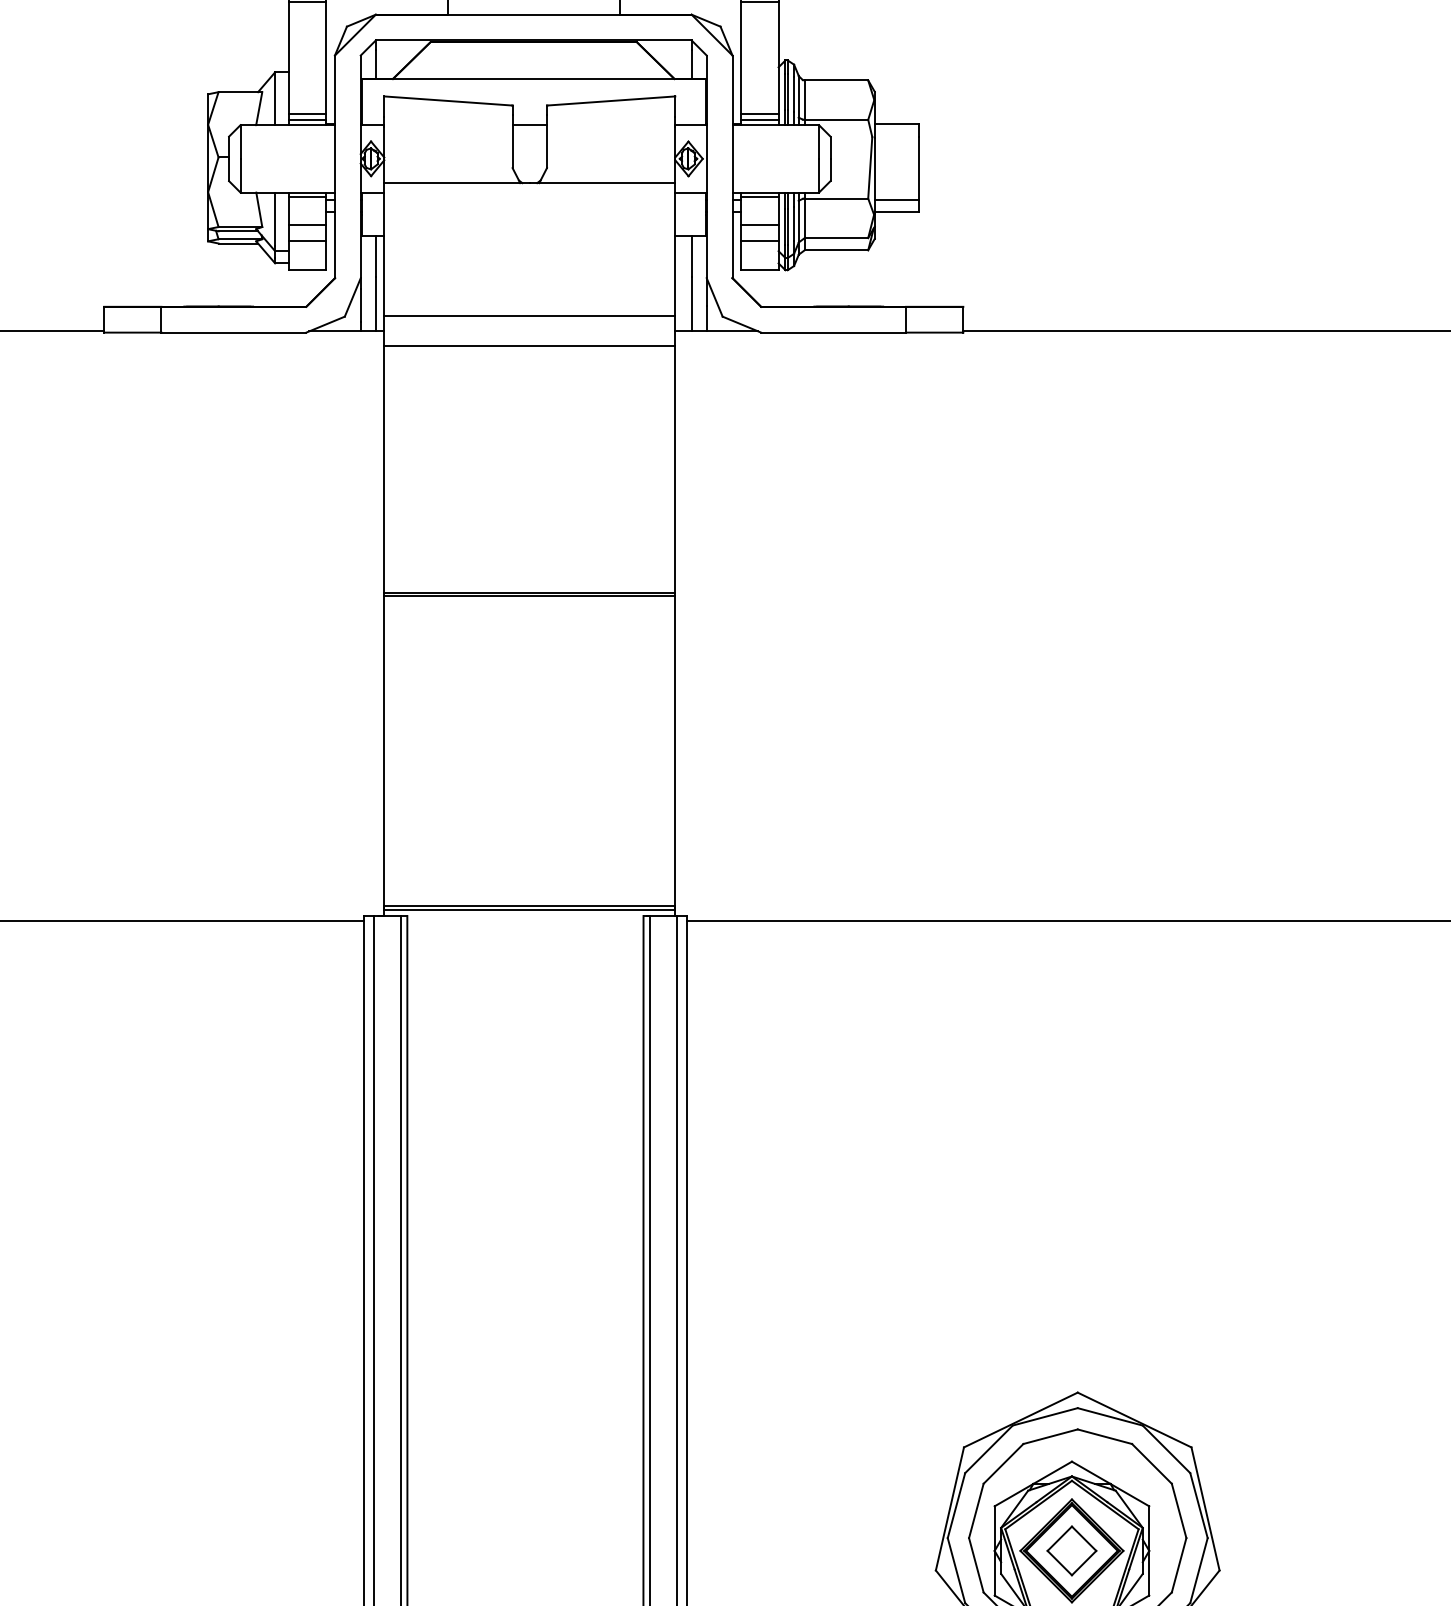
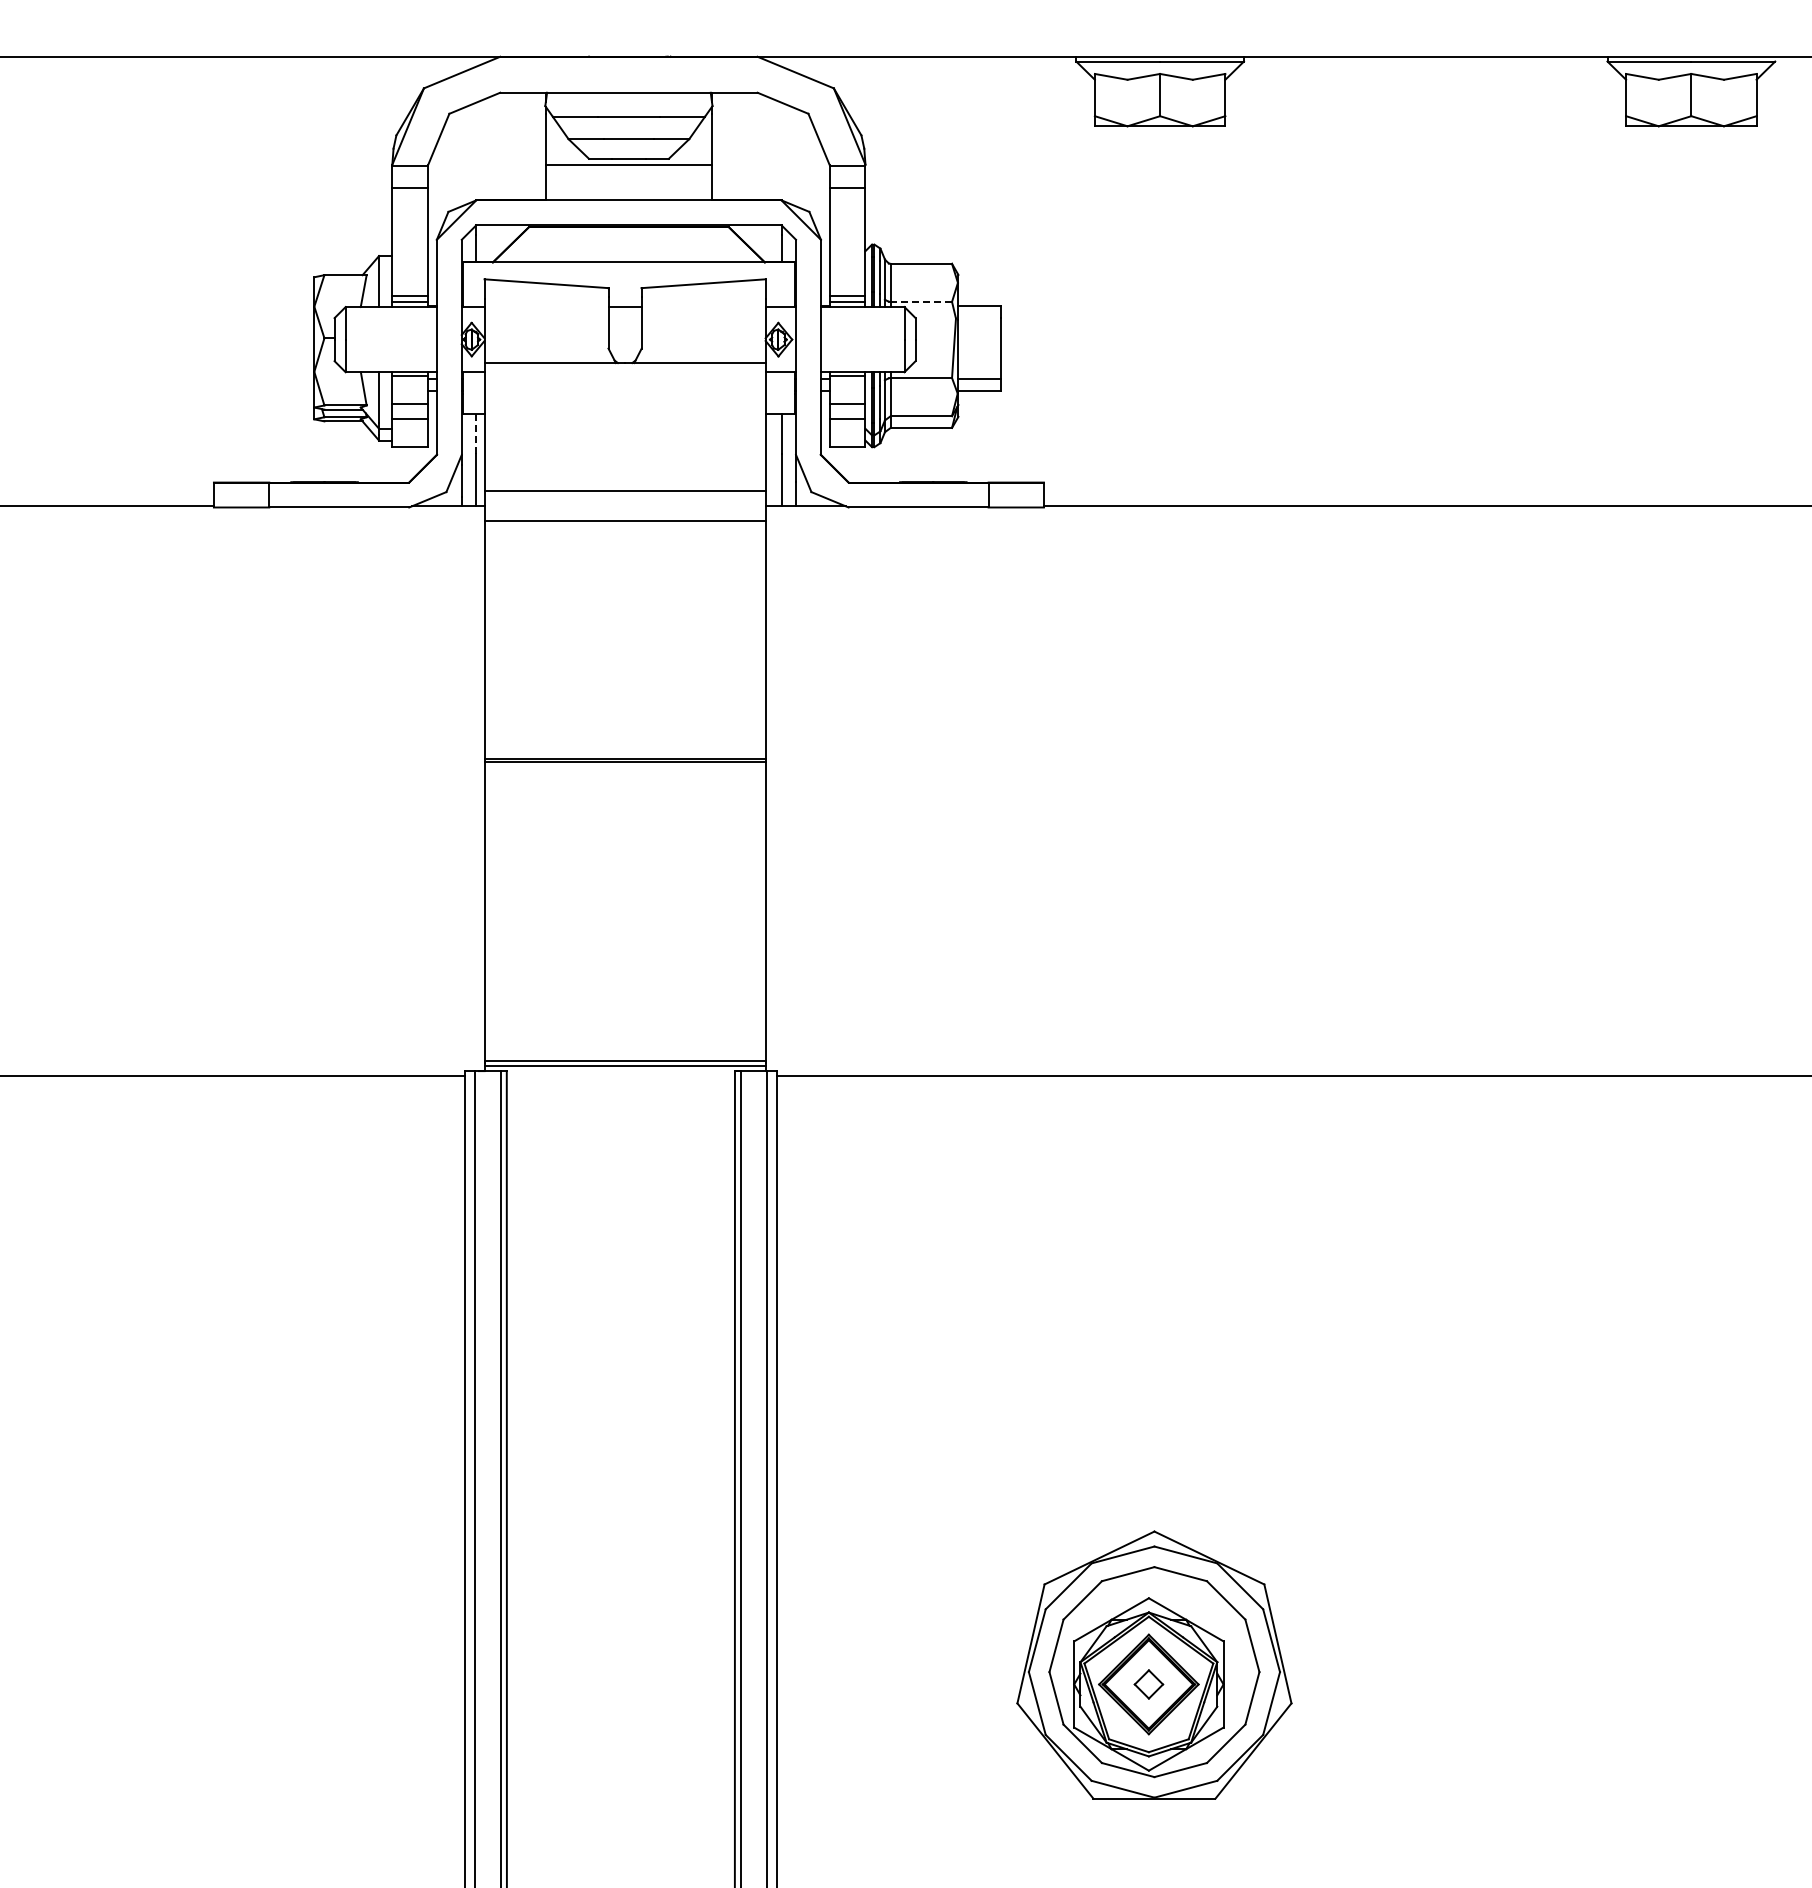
line: (836, 119) -> (921, 301), solid -> dashed
line: (375, 257) -> (476, 434), solid -> dashed
part: (1071, 1550) -> (1148, 1684), size x0.6

